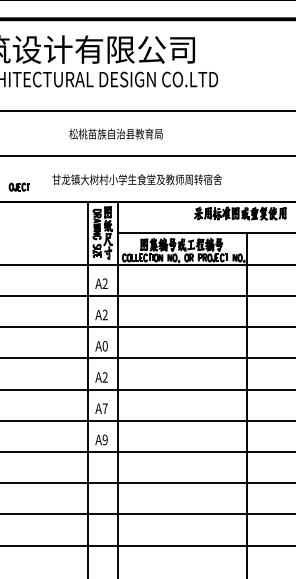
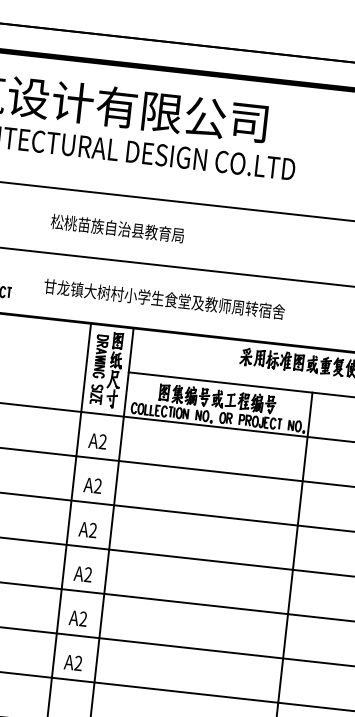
text: (115, 133) -> (116, 227), moved
text: (104, 346) -> (92, 530), A0 -> A2
text: (104, 408) -> (82, 618), A7 -> A2
text: (104, 440) -> (77, 664), A9 -> A2

